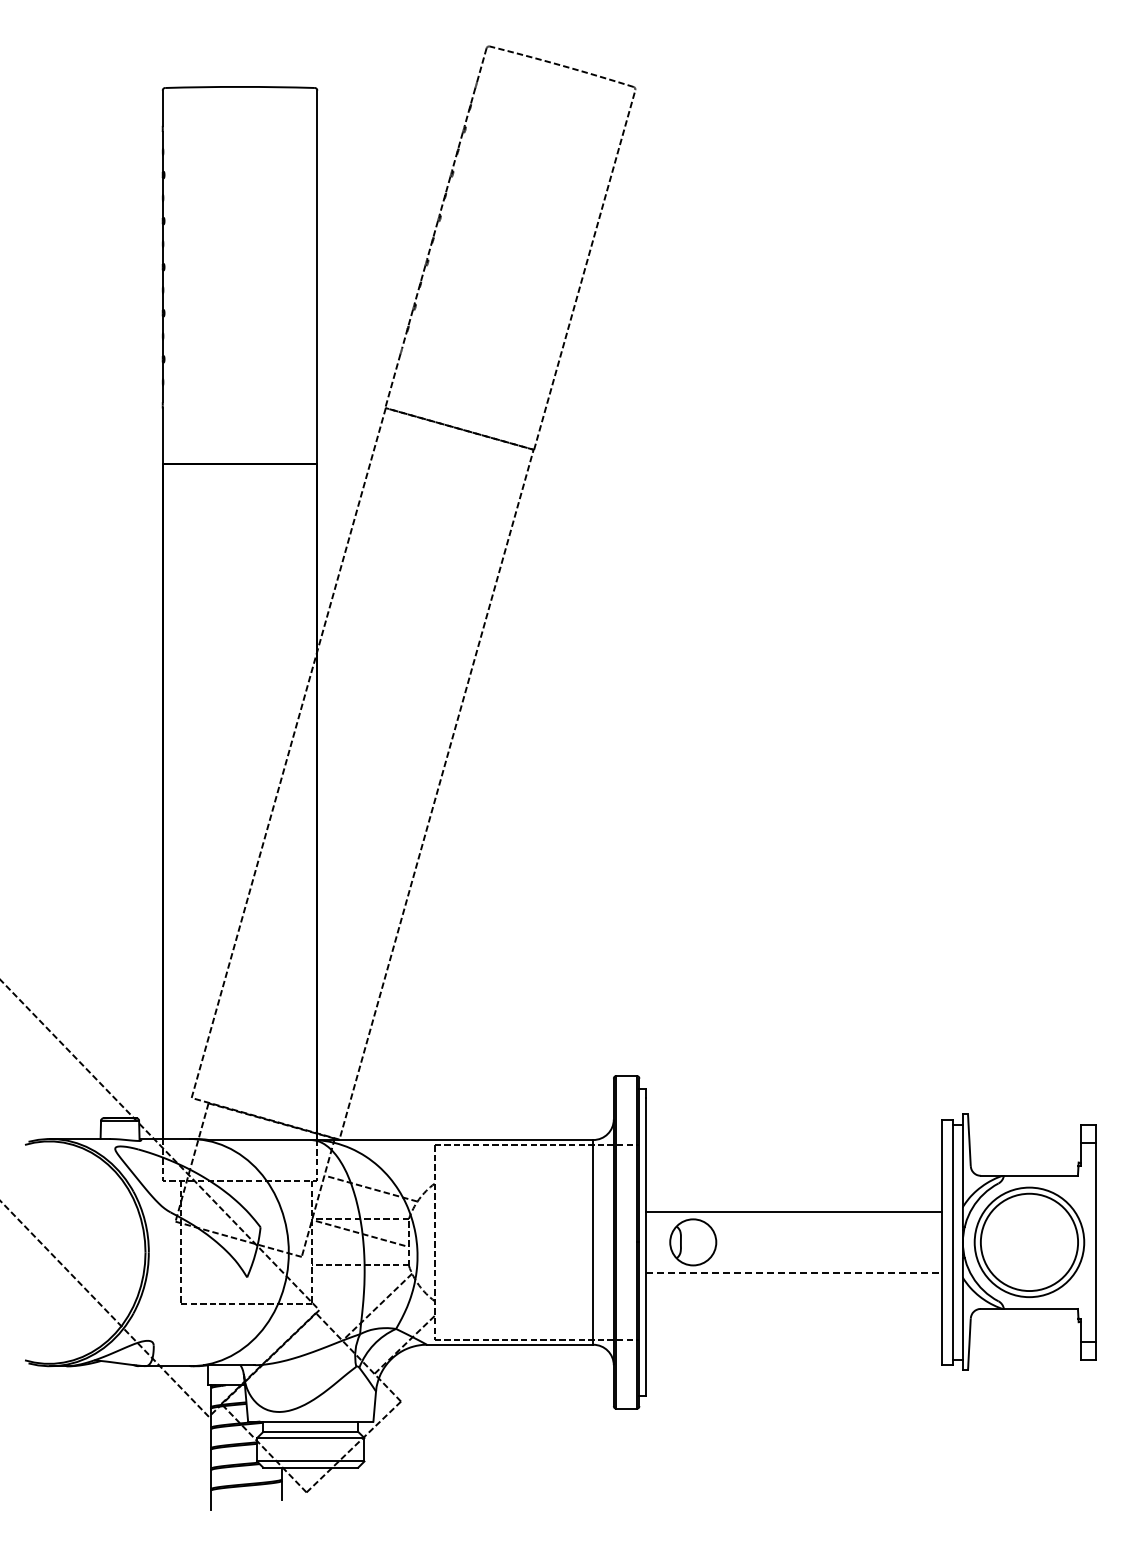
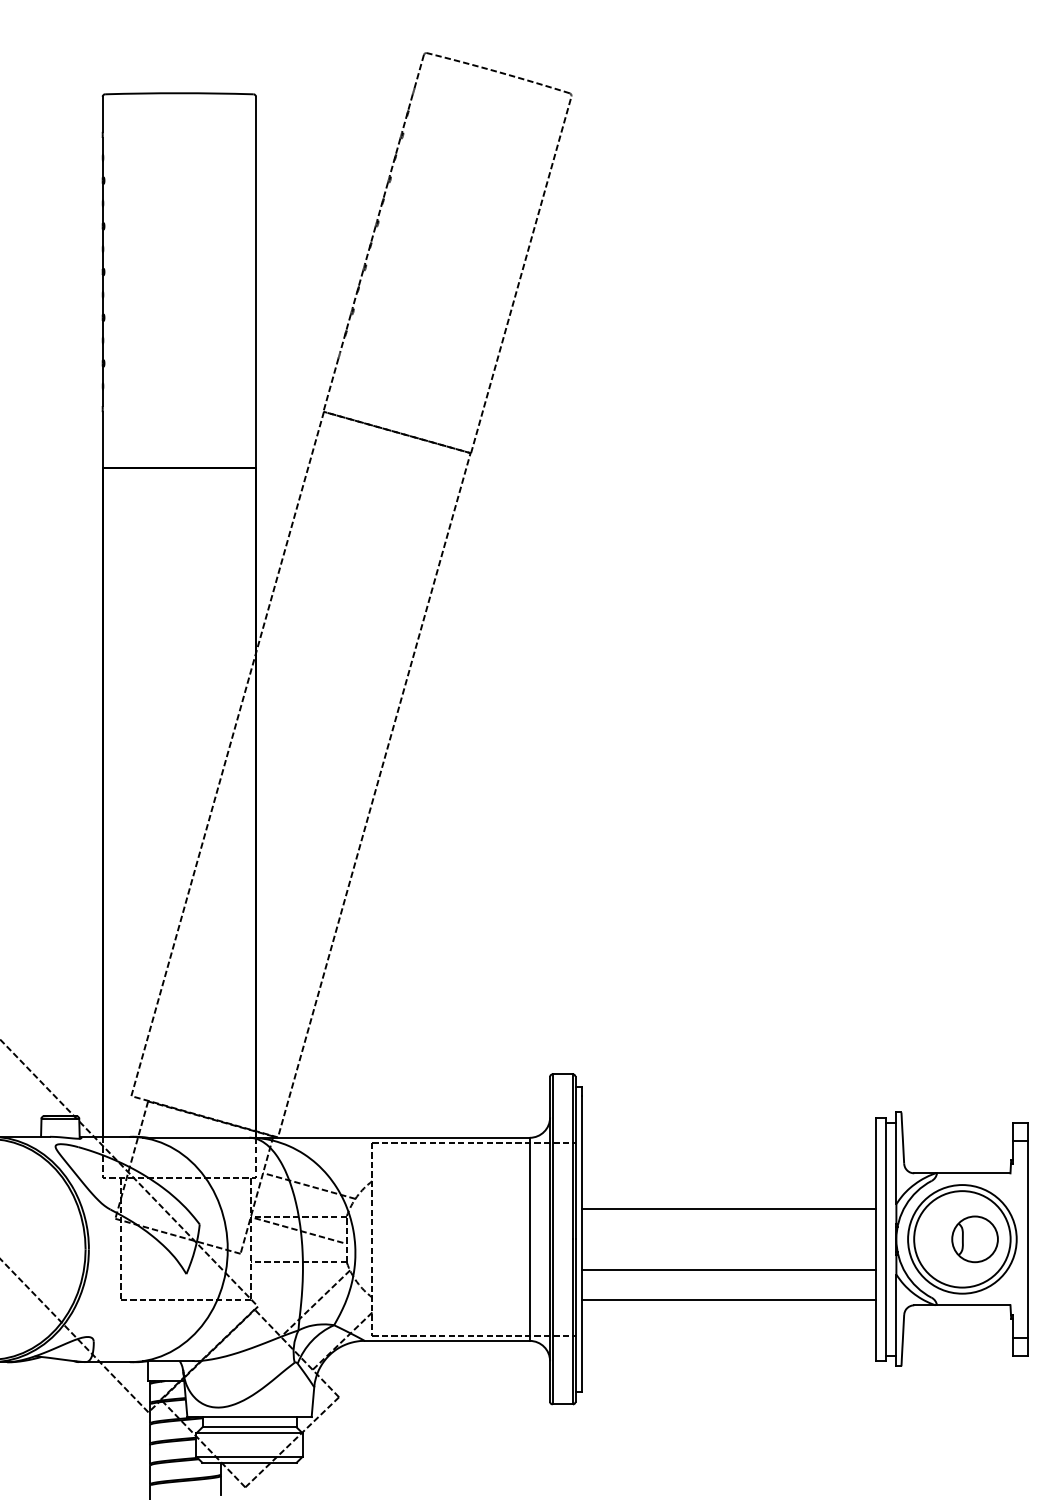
part: (693, 1242) -> (975, 1239), moved
line: (794, 1273) -> (729, 1270), dashed -> solid
line: (793, 1303) -> (728, 1299), added

